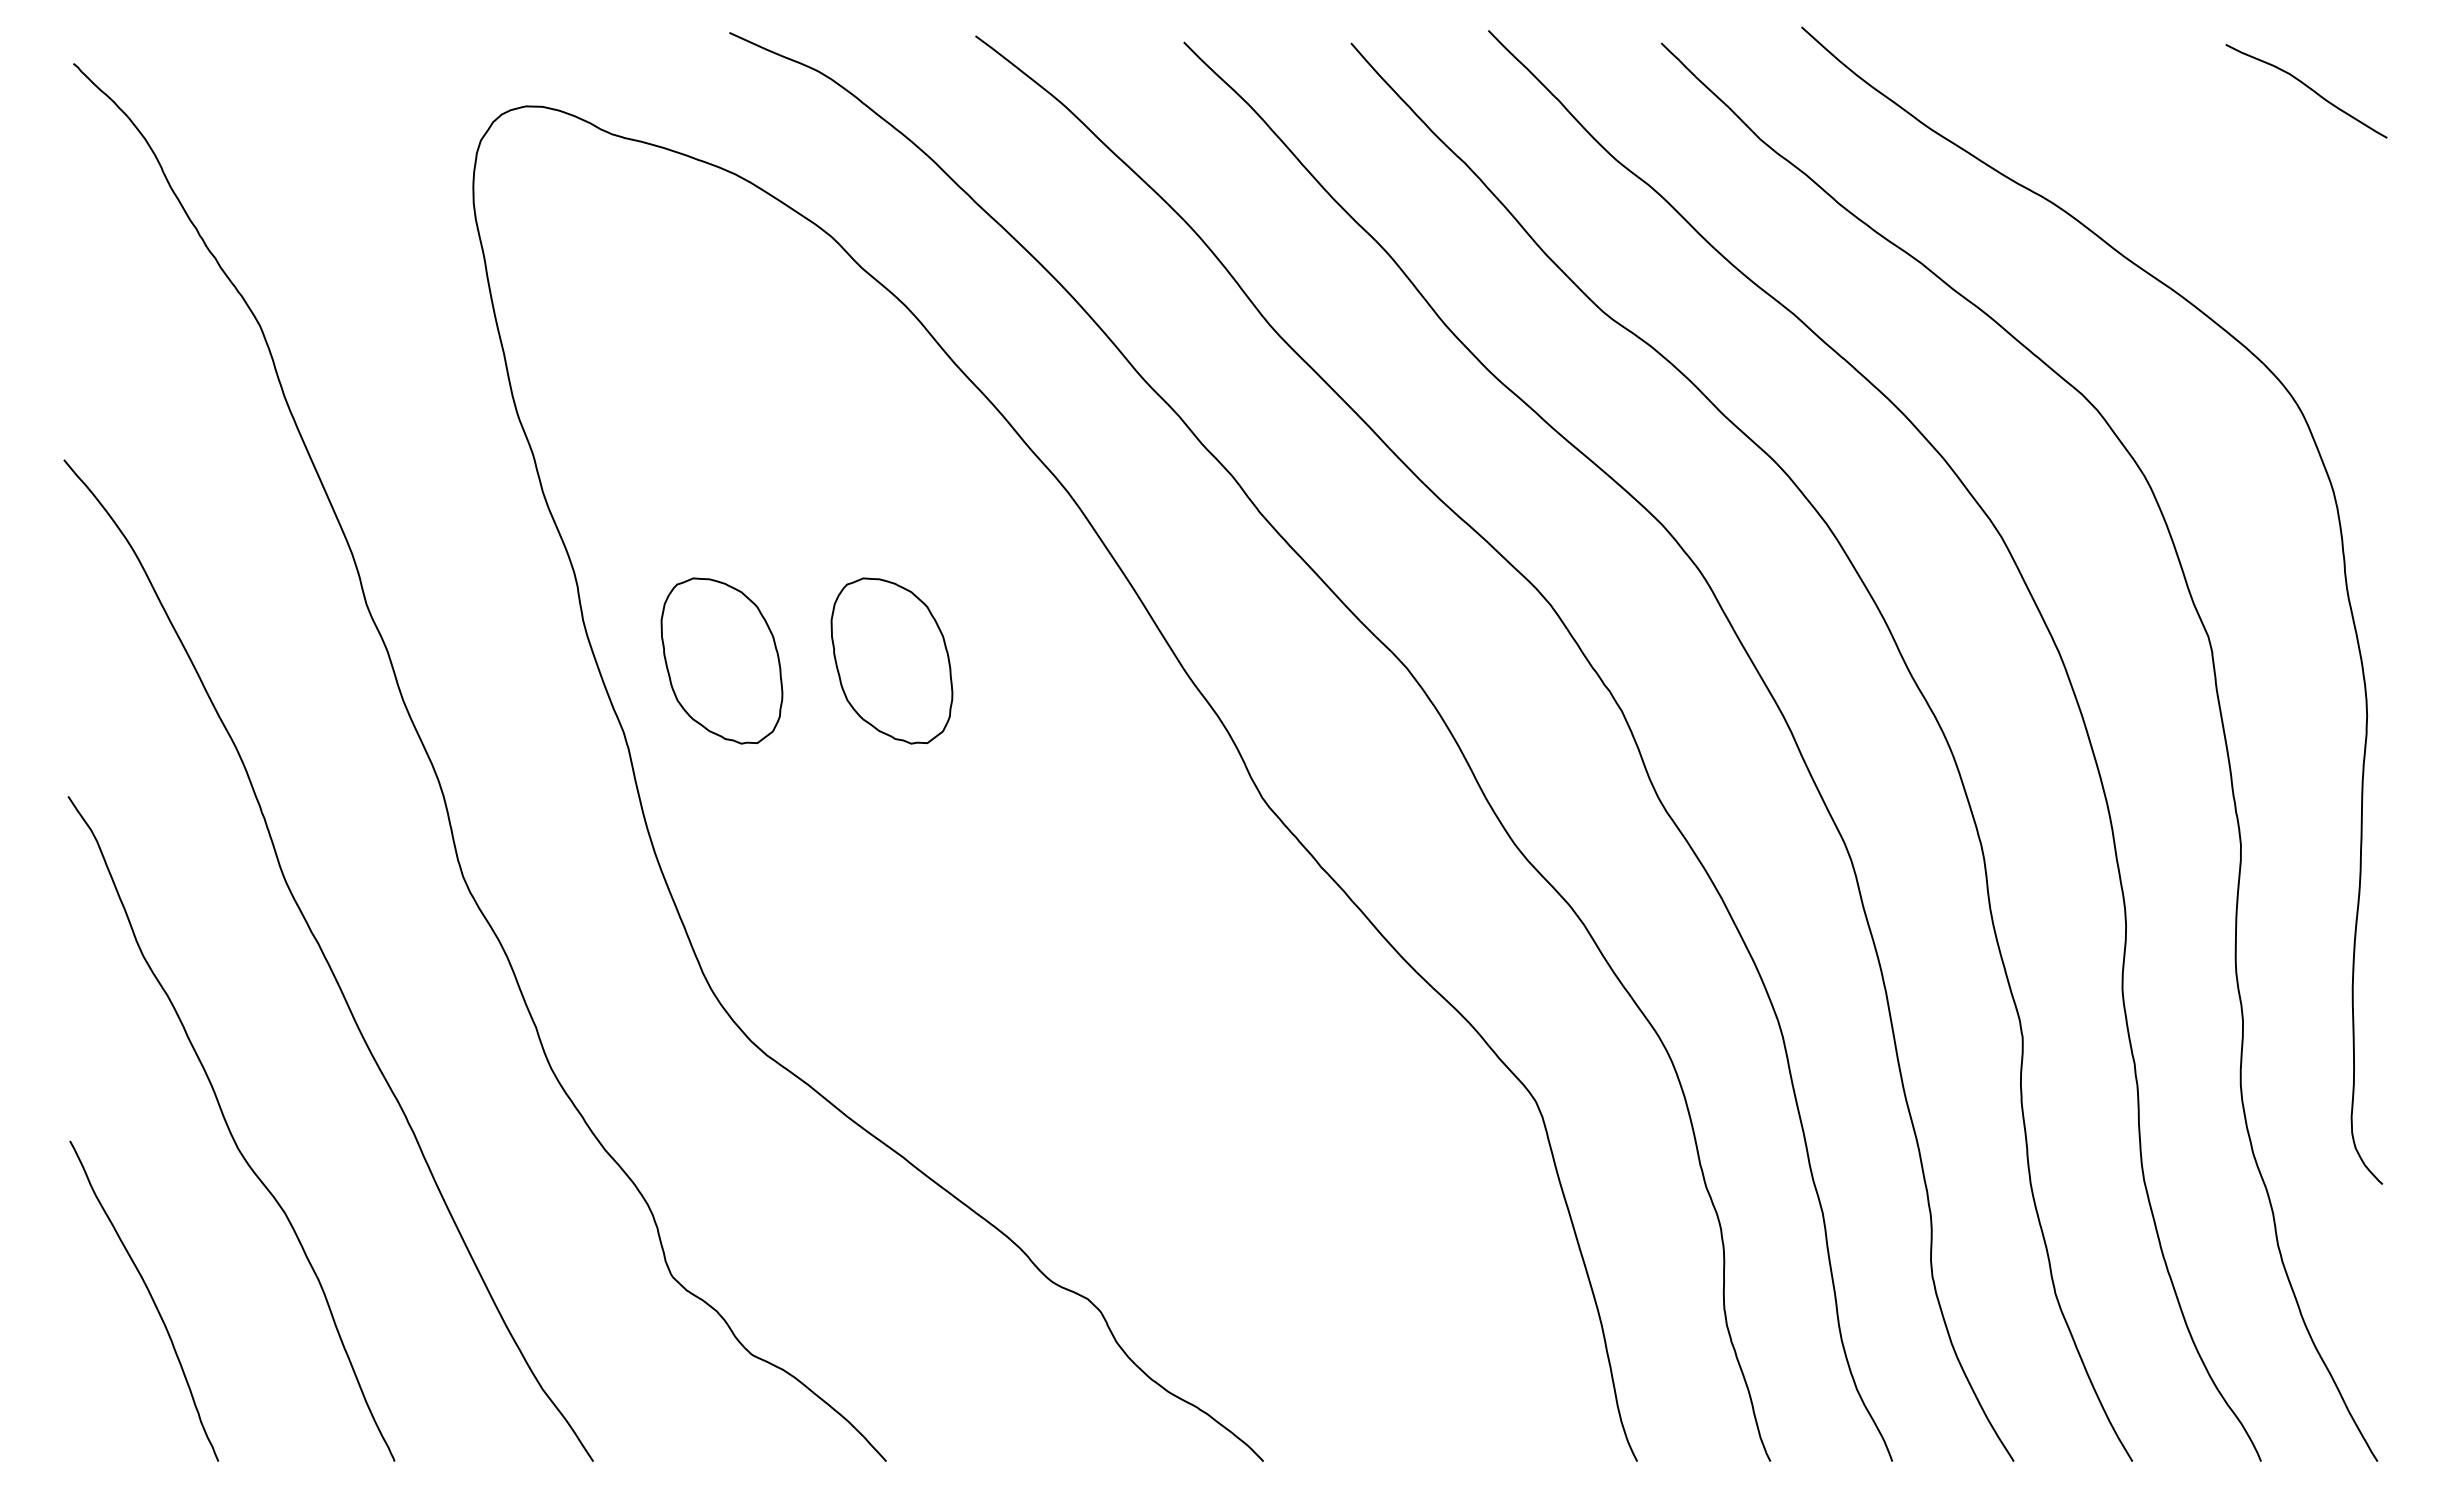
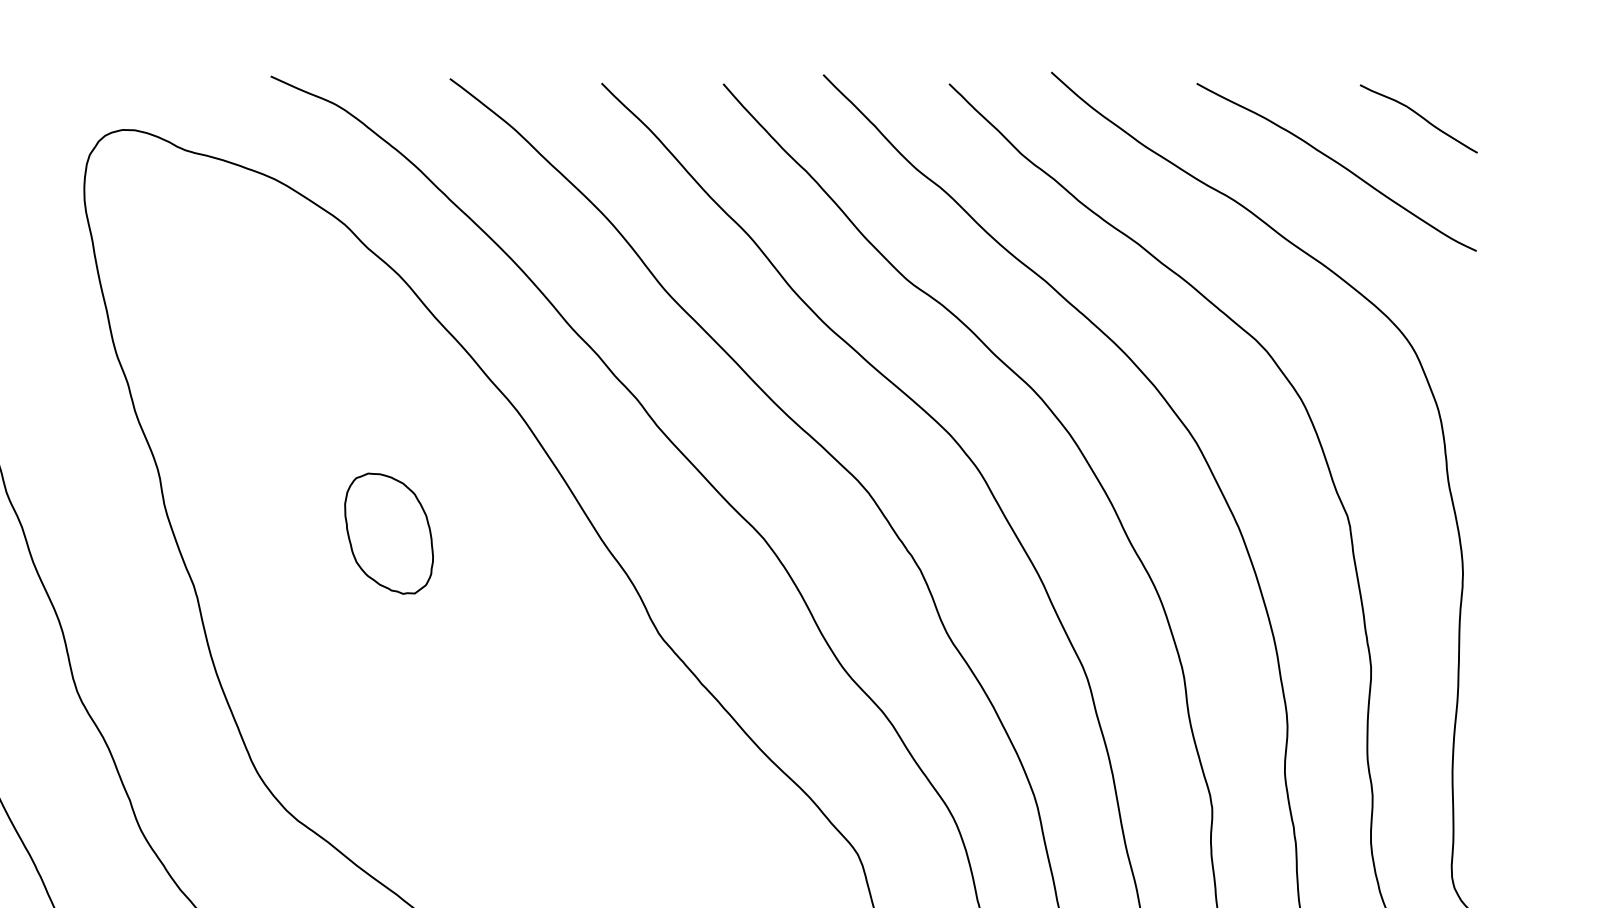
curve: (2195, 153) -> (1338, 164), added
part: (721, 660) -> (264, 533), removed

